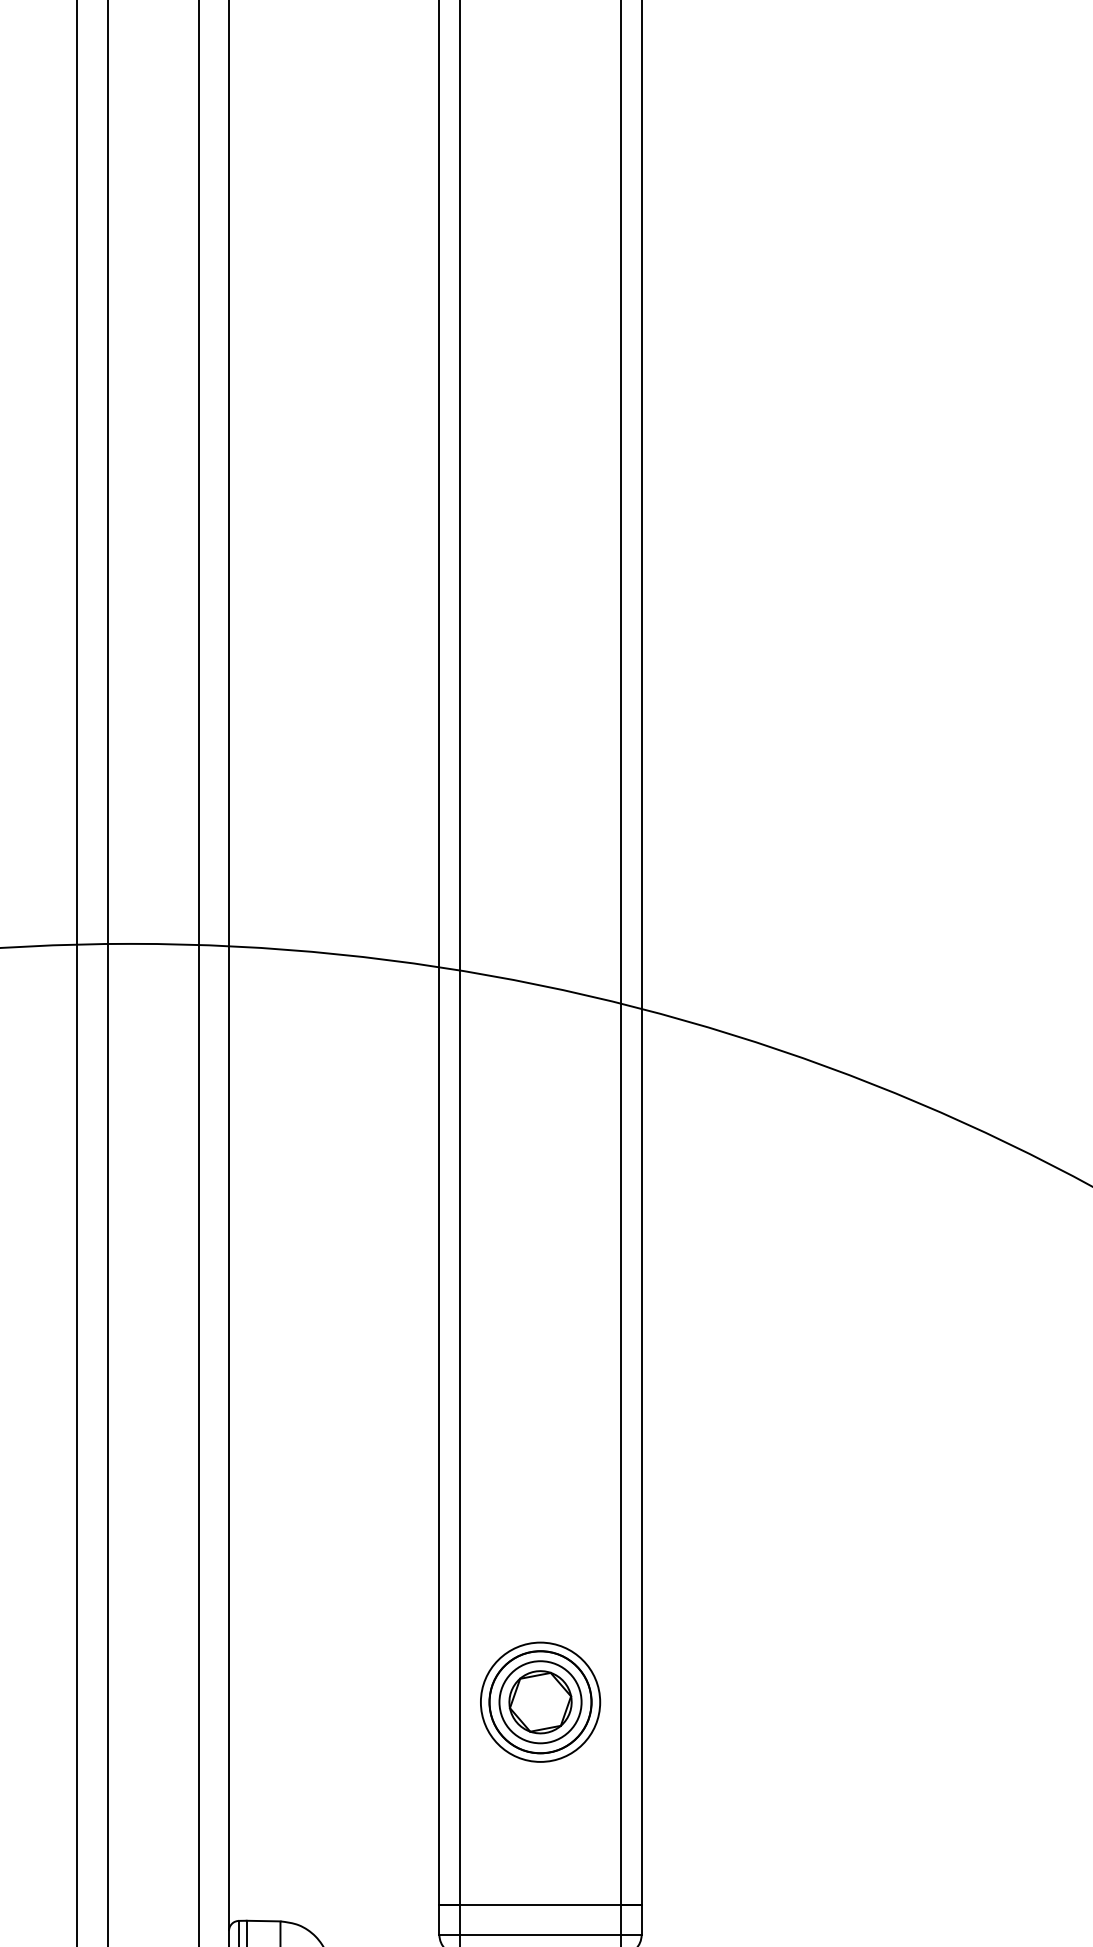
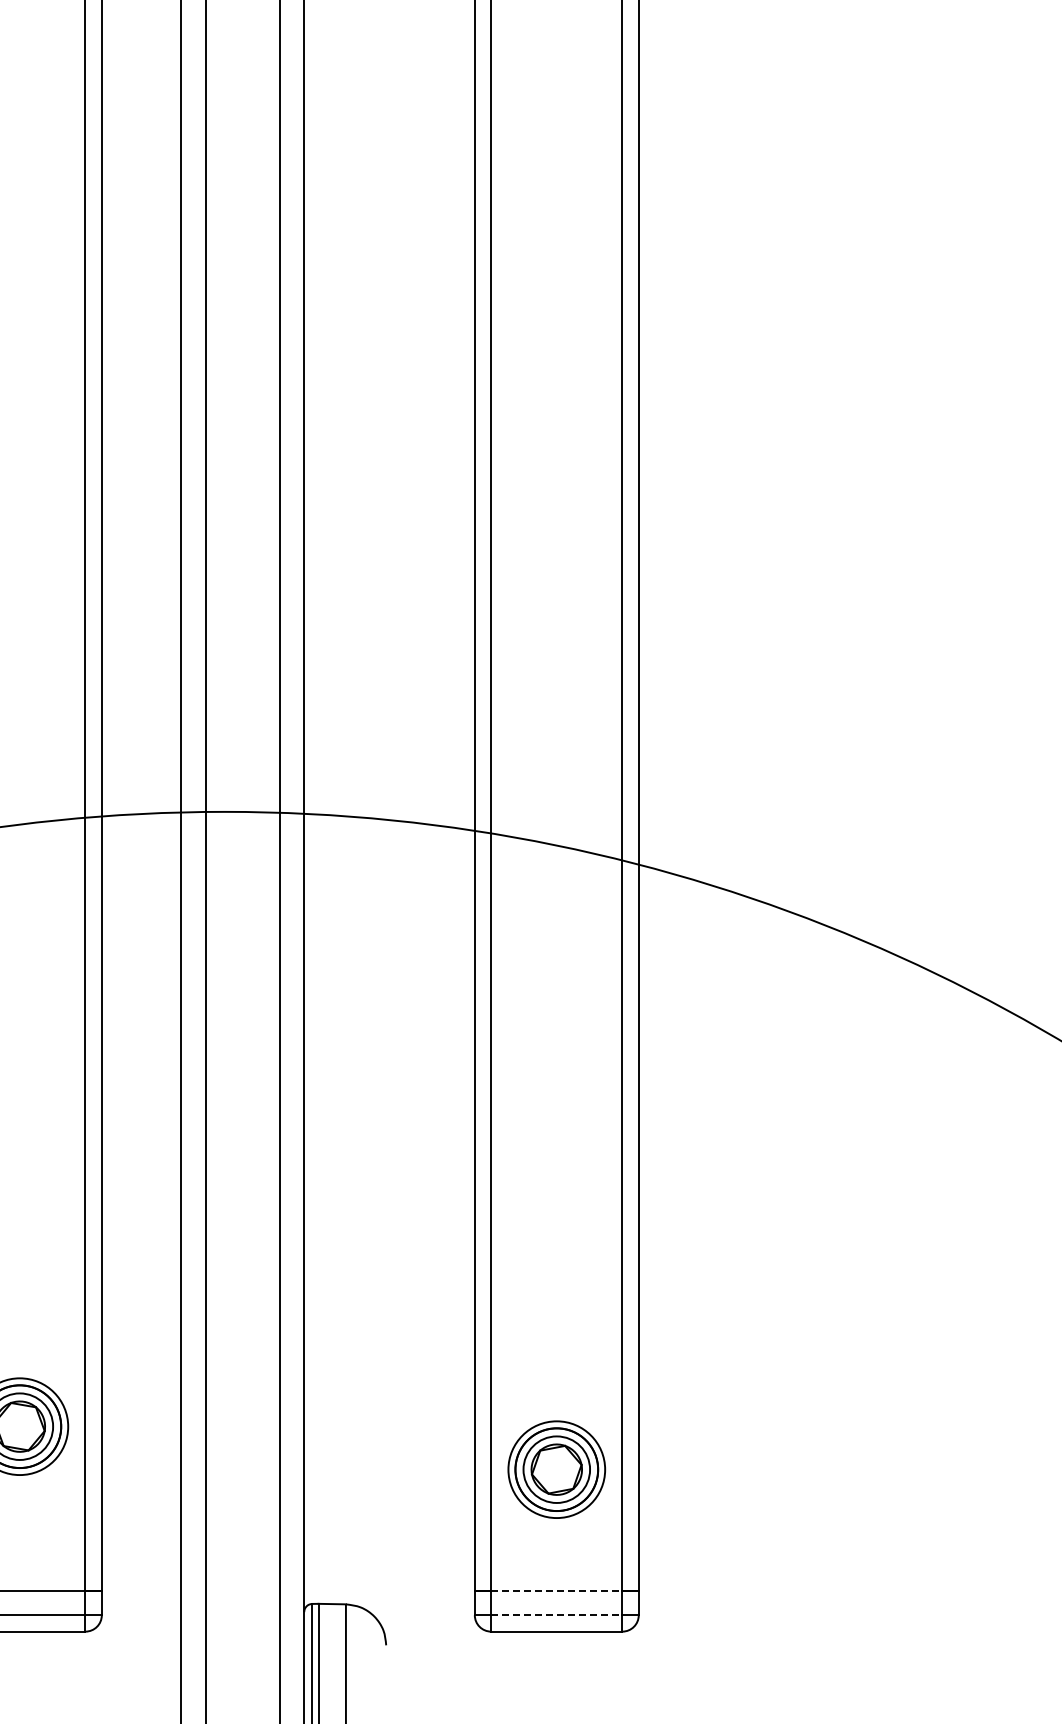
part: (540, 1702) -> (556, 1469), moved
line: (540, 1904) -> (556, 1590), solid -> dashed
line: (540, 1935) -> (556, 1615), solid -> dashed

